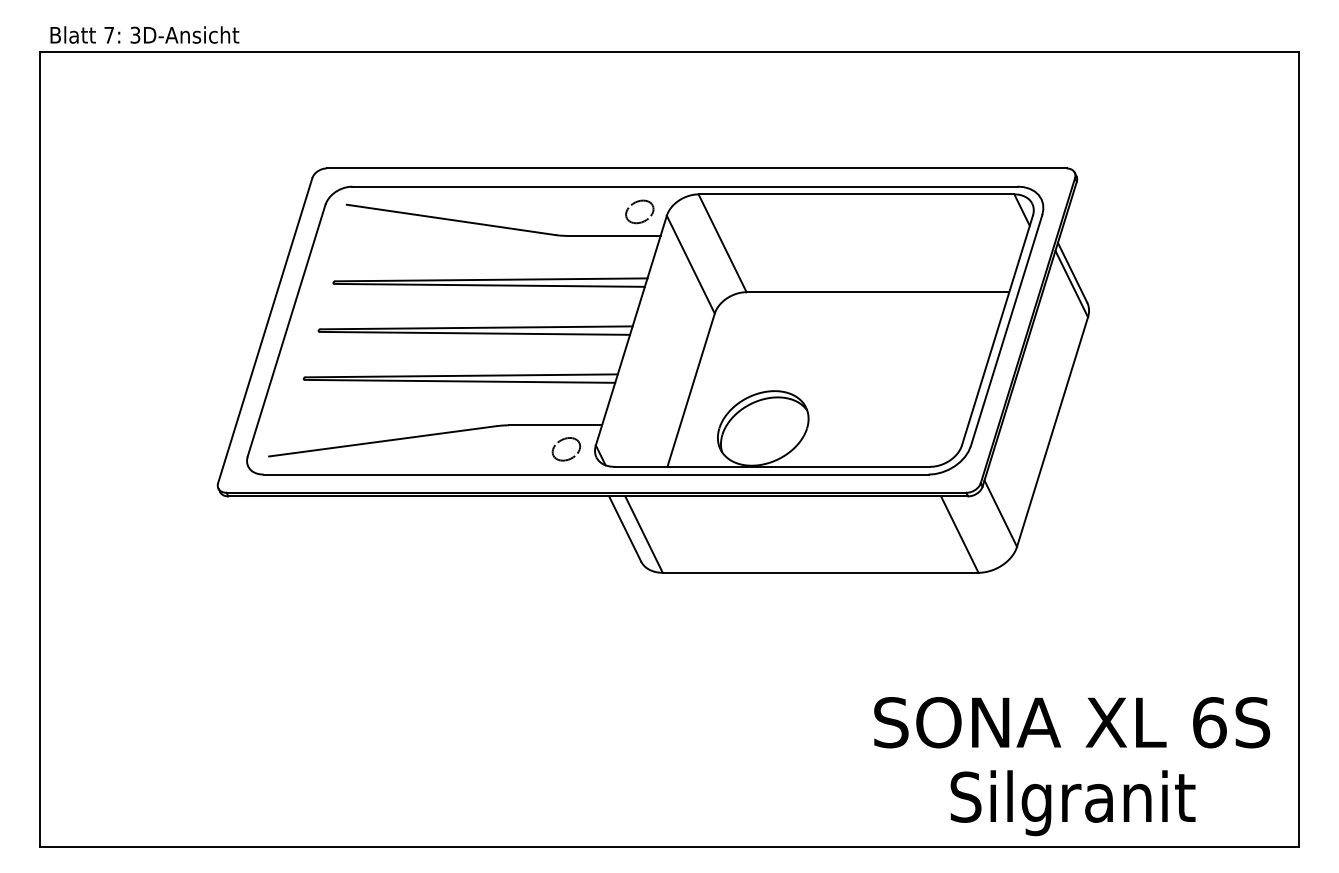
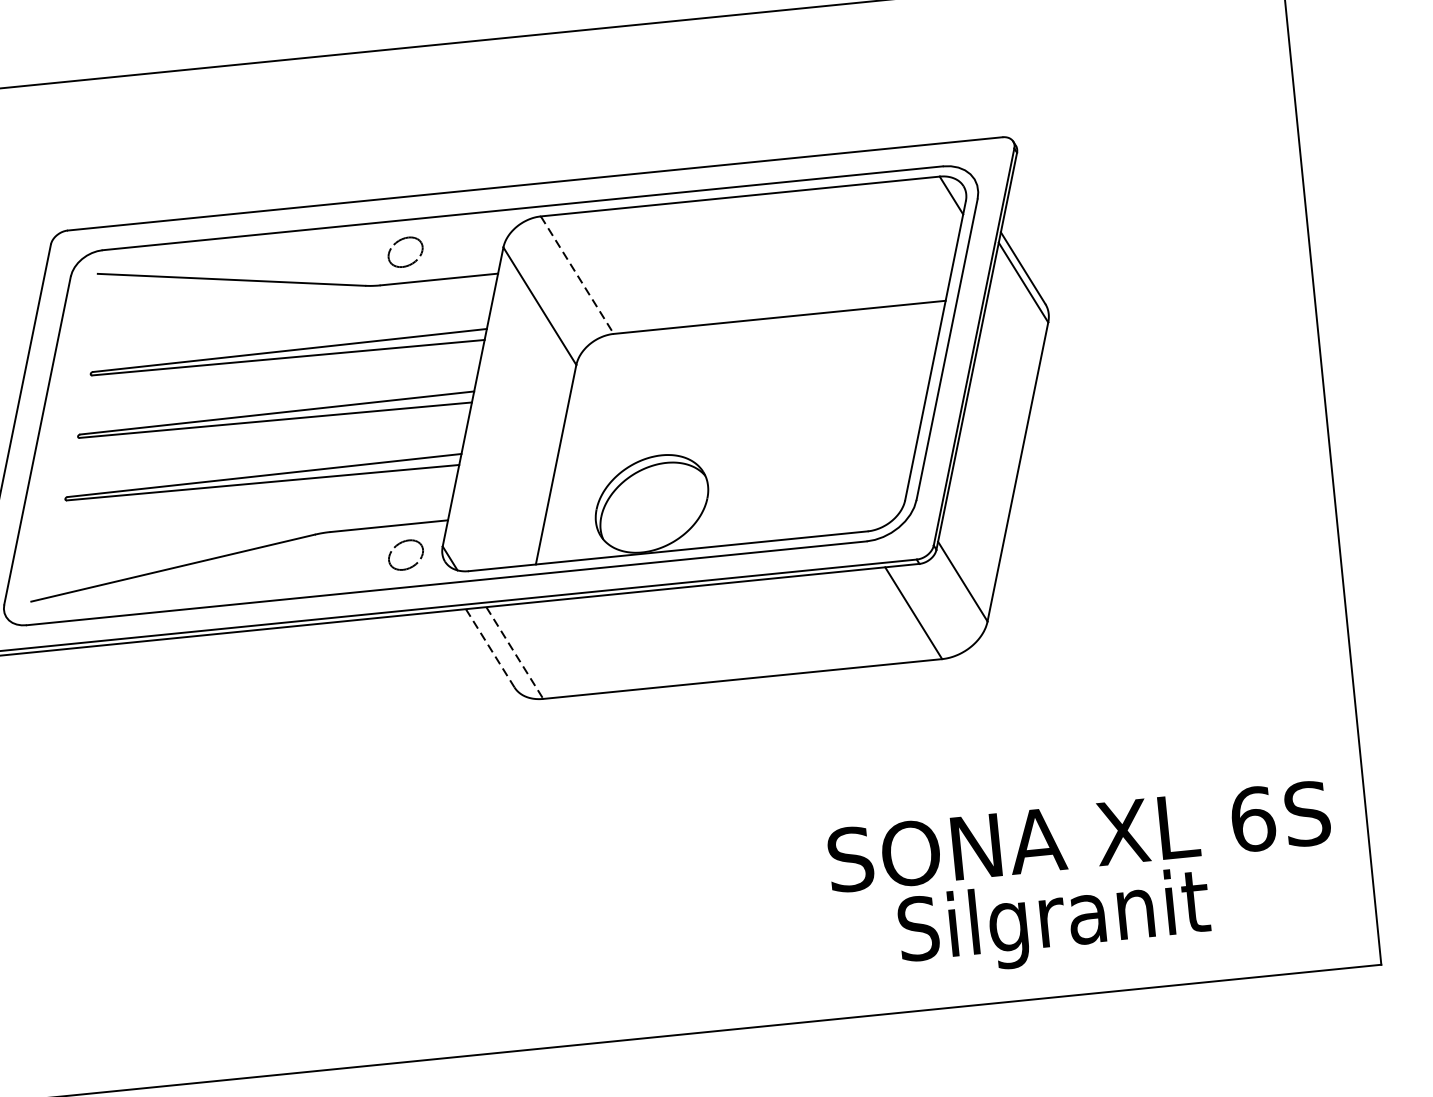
part: (635, 203) -> (399, 242), moved
line: (722, 243) -> (577, 275), solid -> dashed
line: (625, 529) -> (490, 648), solid -> dashed
line: (644, 534) -> (515, 652), solid -> dashed
text: (1072, 803) -> (1053, 923), moved

